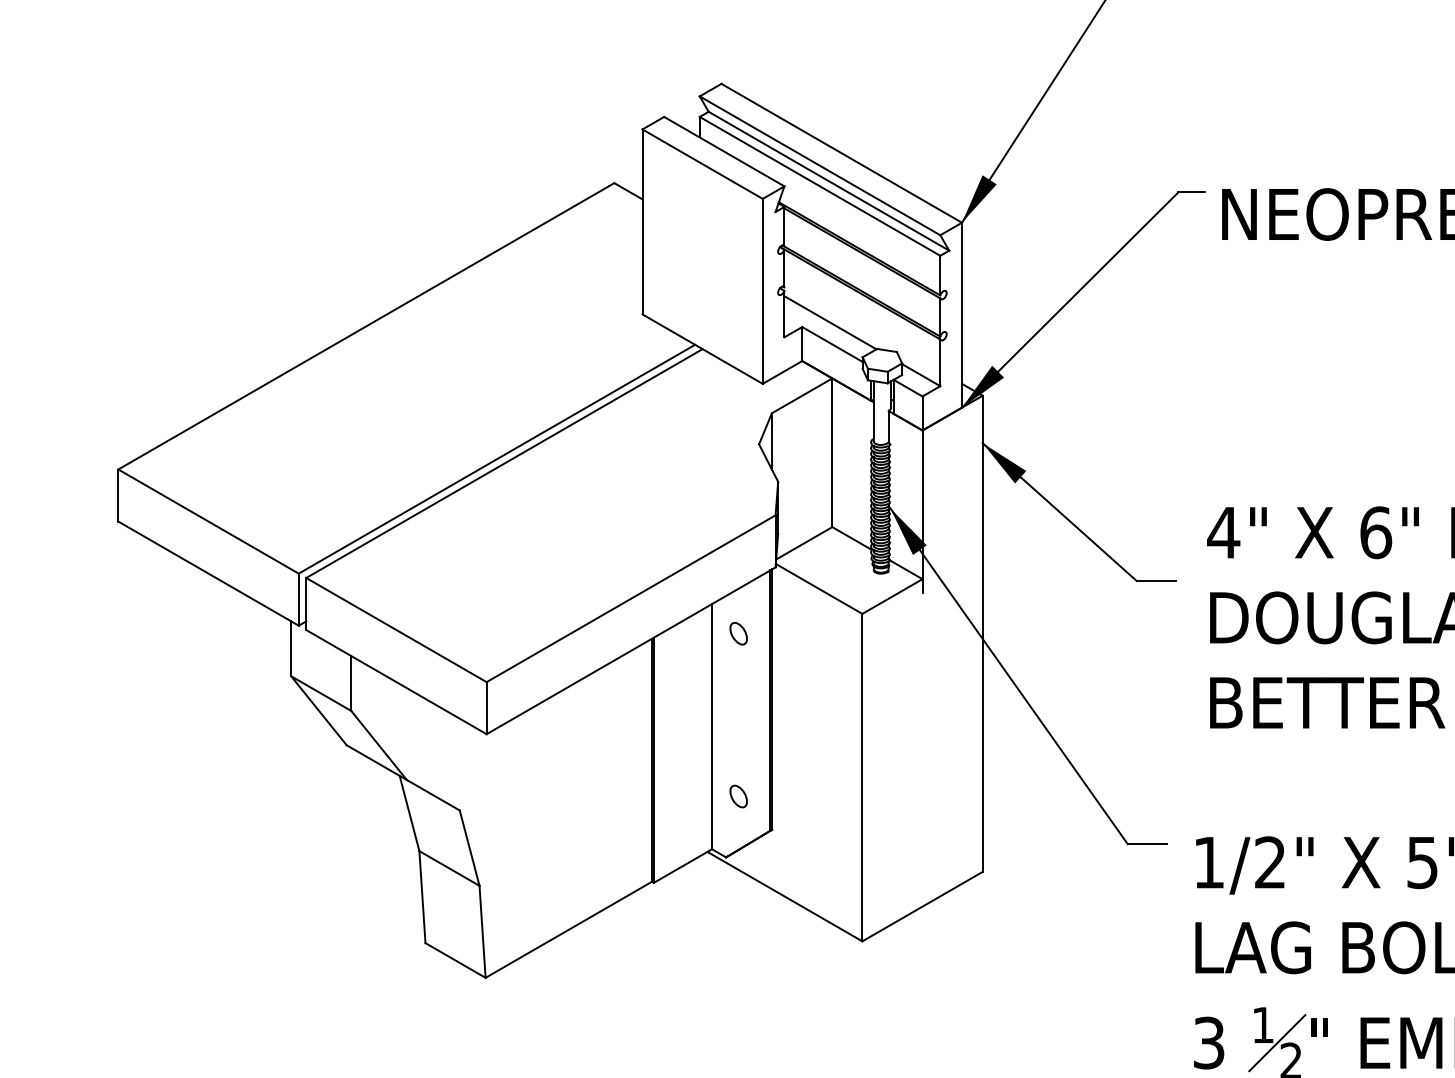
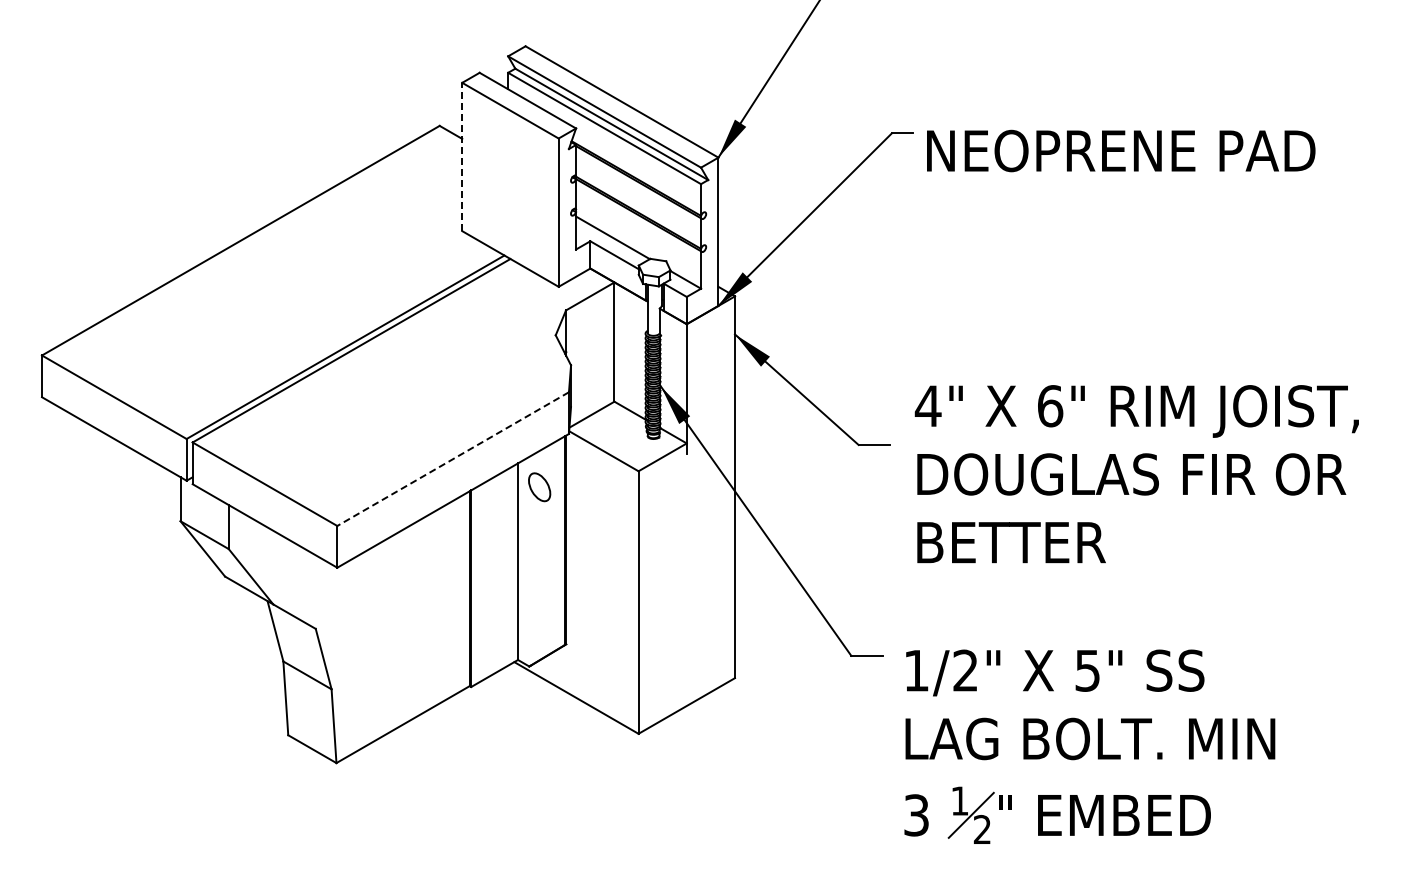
line: (642, 221) -> (462, 156), solid -> dashed
line: (631, 599) -> (453, 459), solid -> dashed
part: (737, 632) -> (538, 486), size x1.6
part: (737, 796) -> (538, 617), removed

